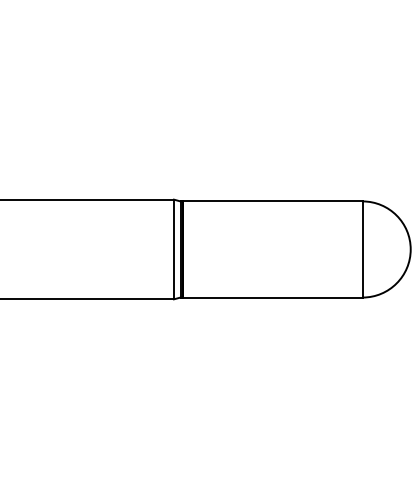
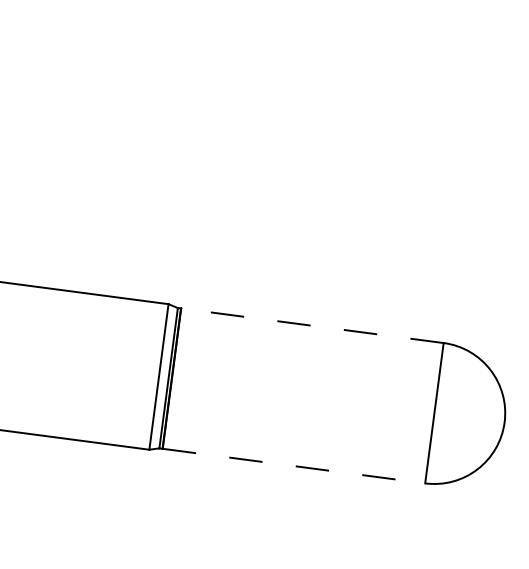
line: (272, 201) -> (312, 325), solid -> dashed
line: (272, 297) -> (293, 465), solid -> dashed

